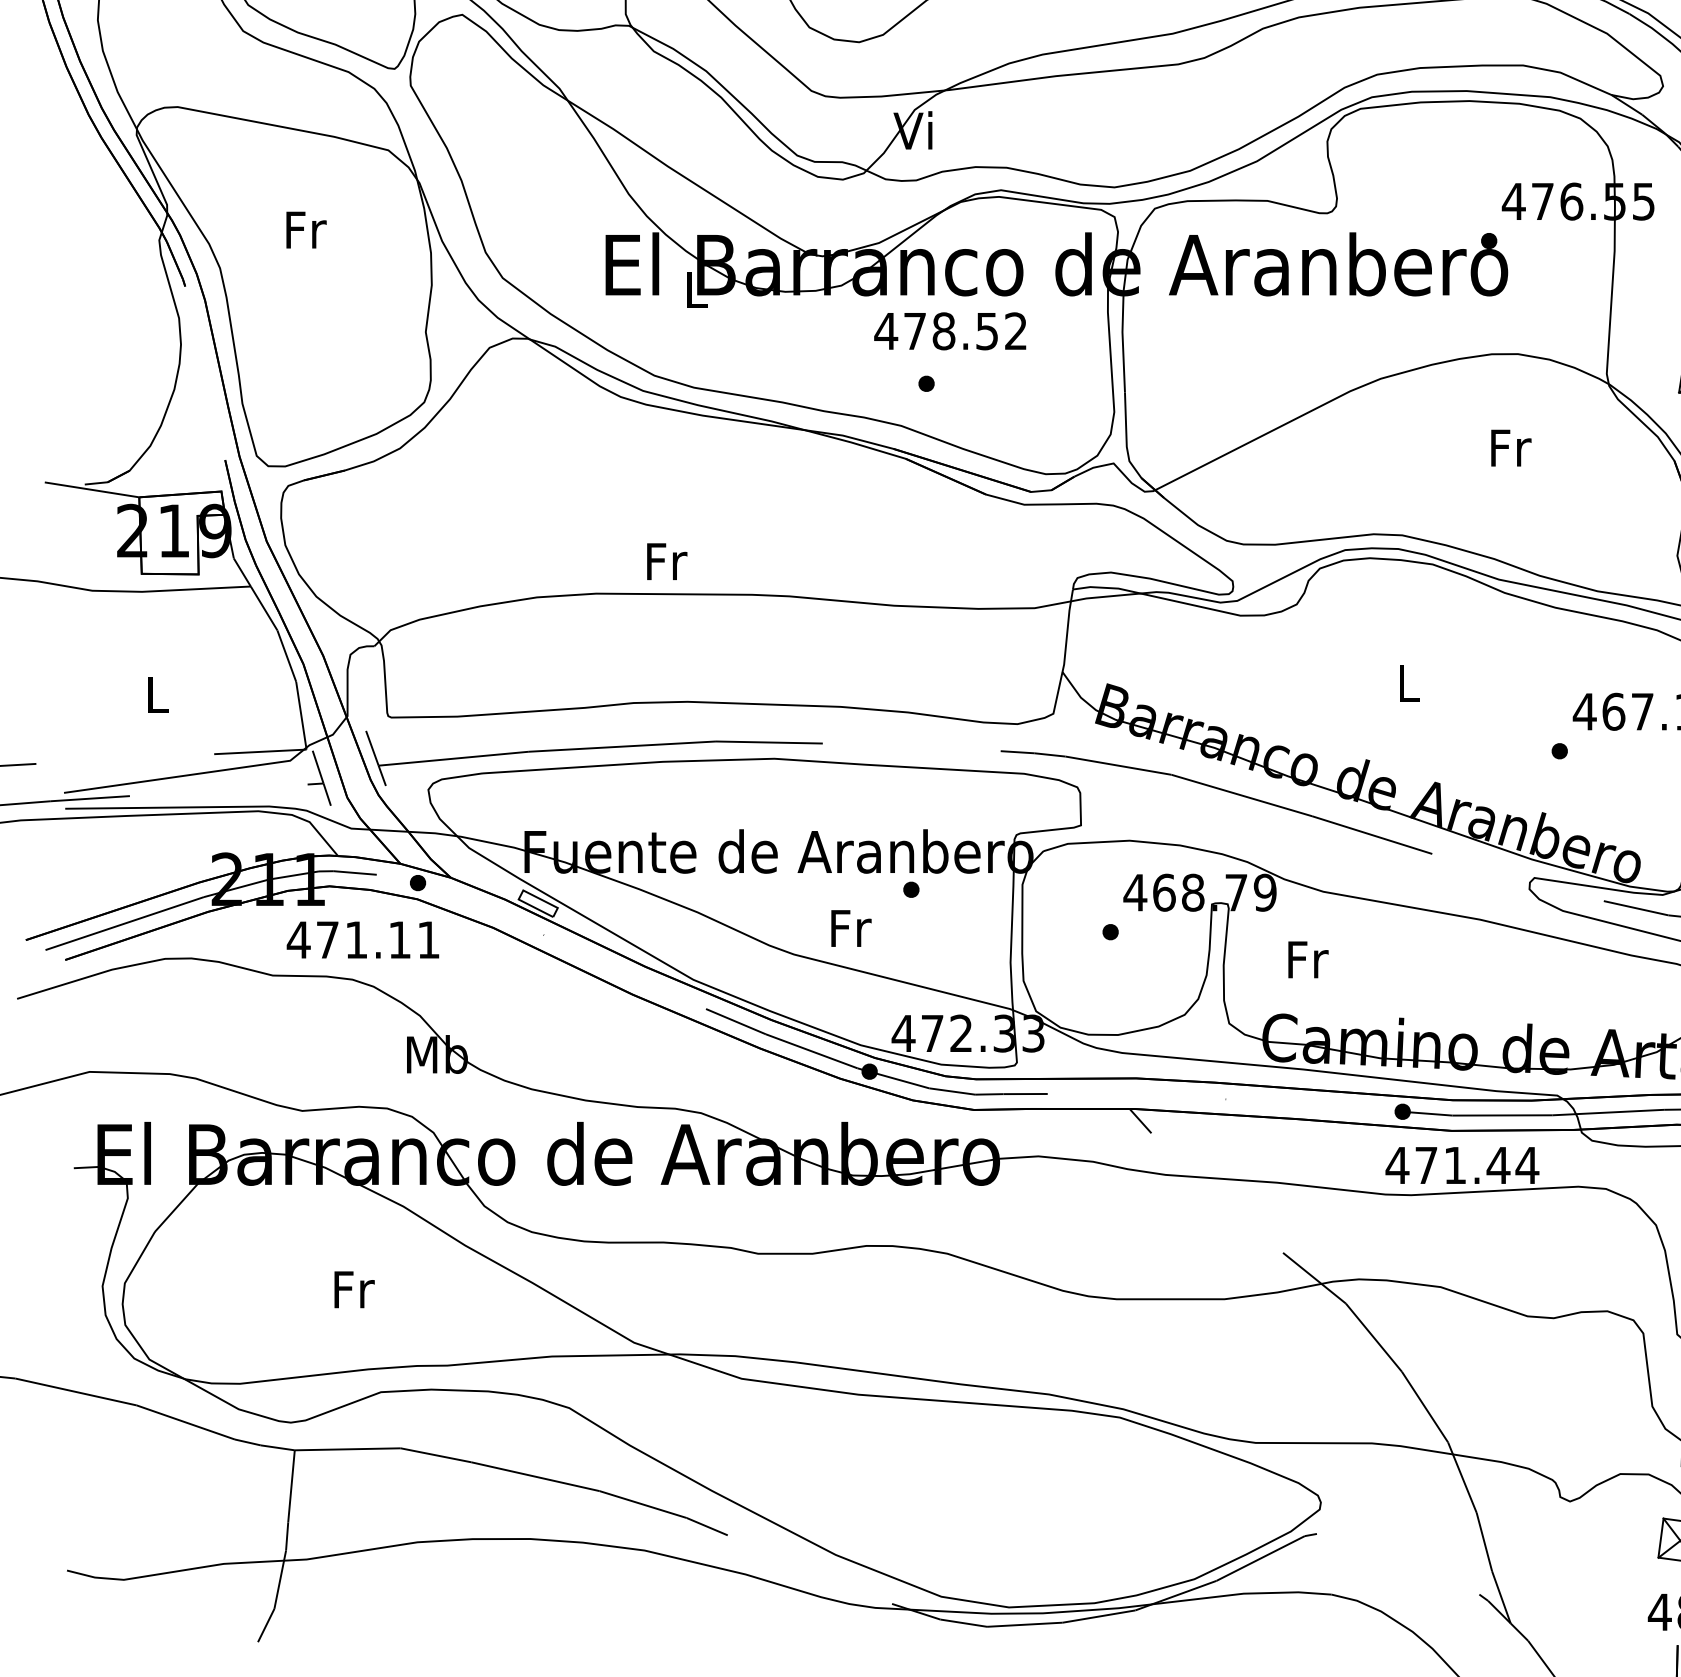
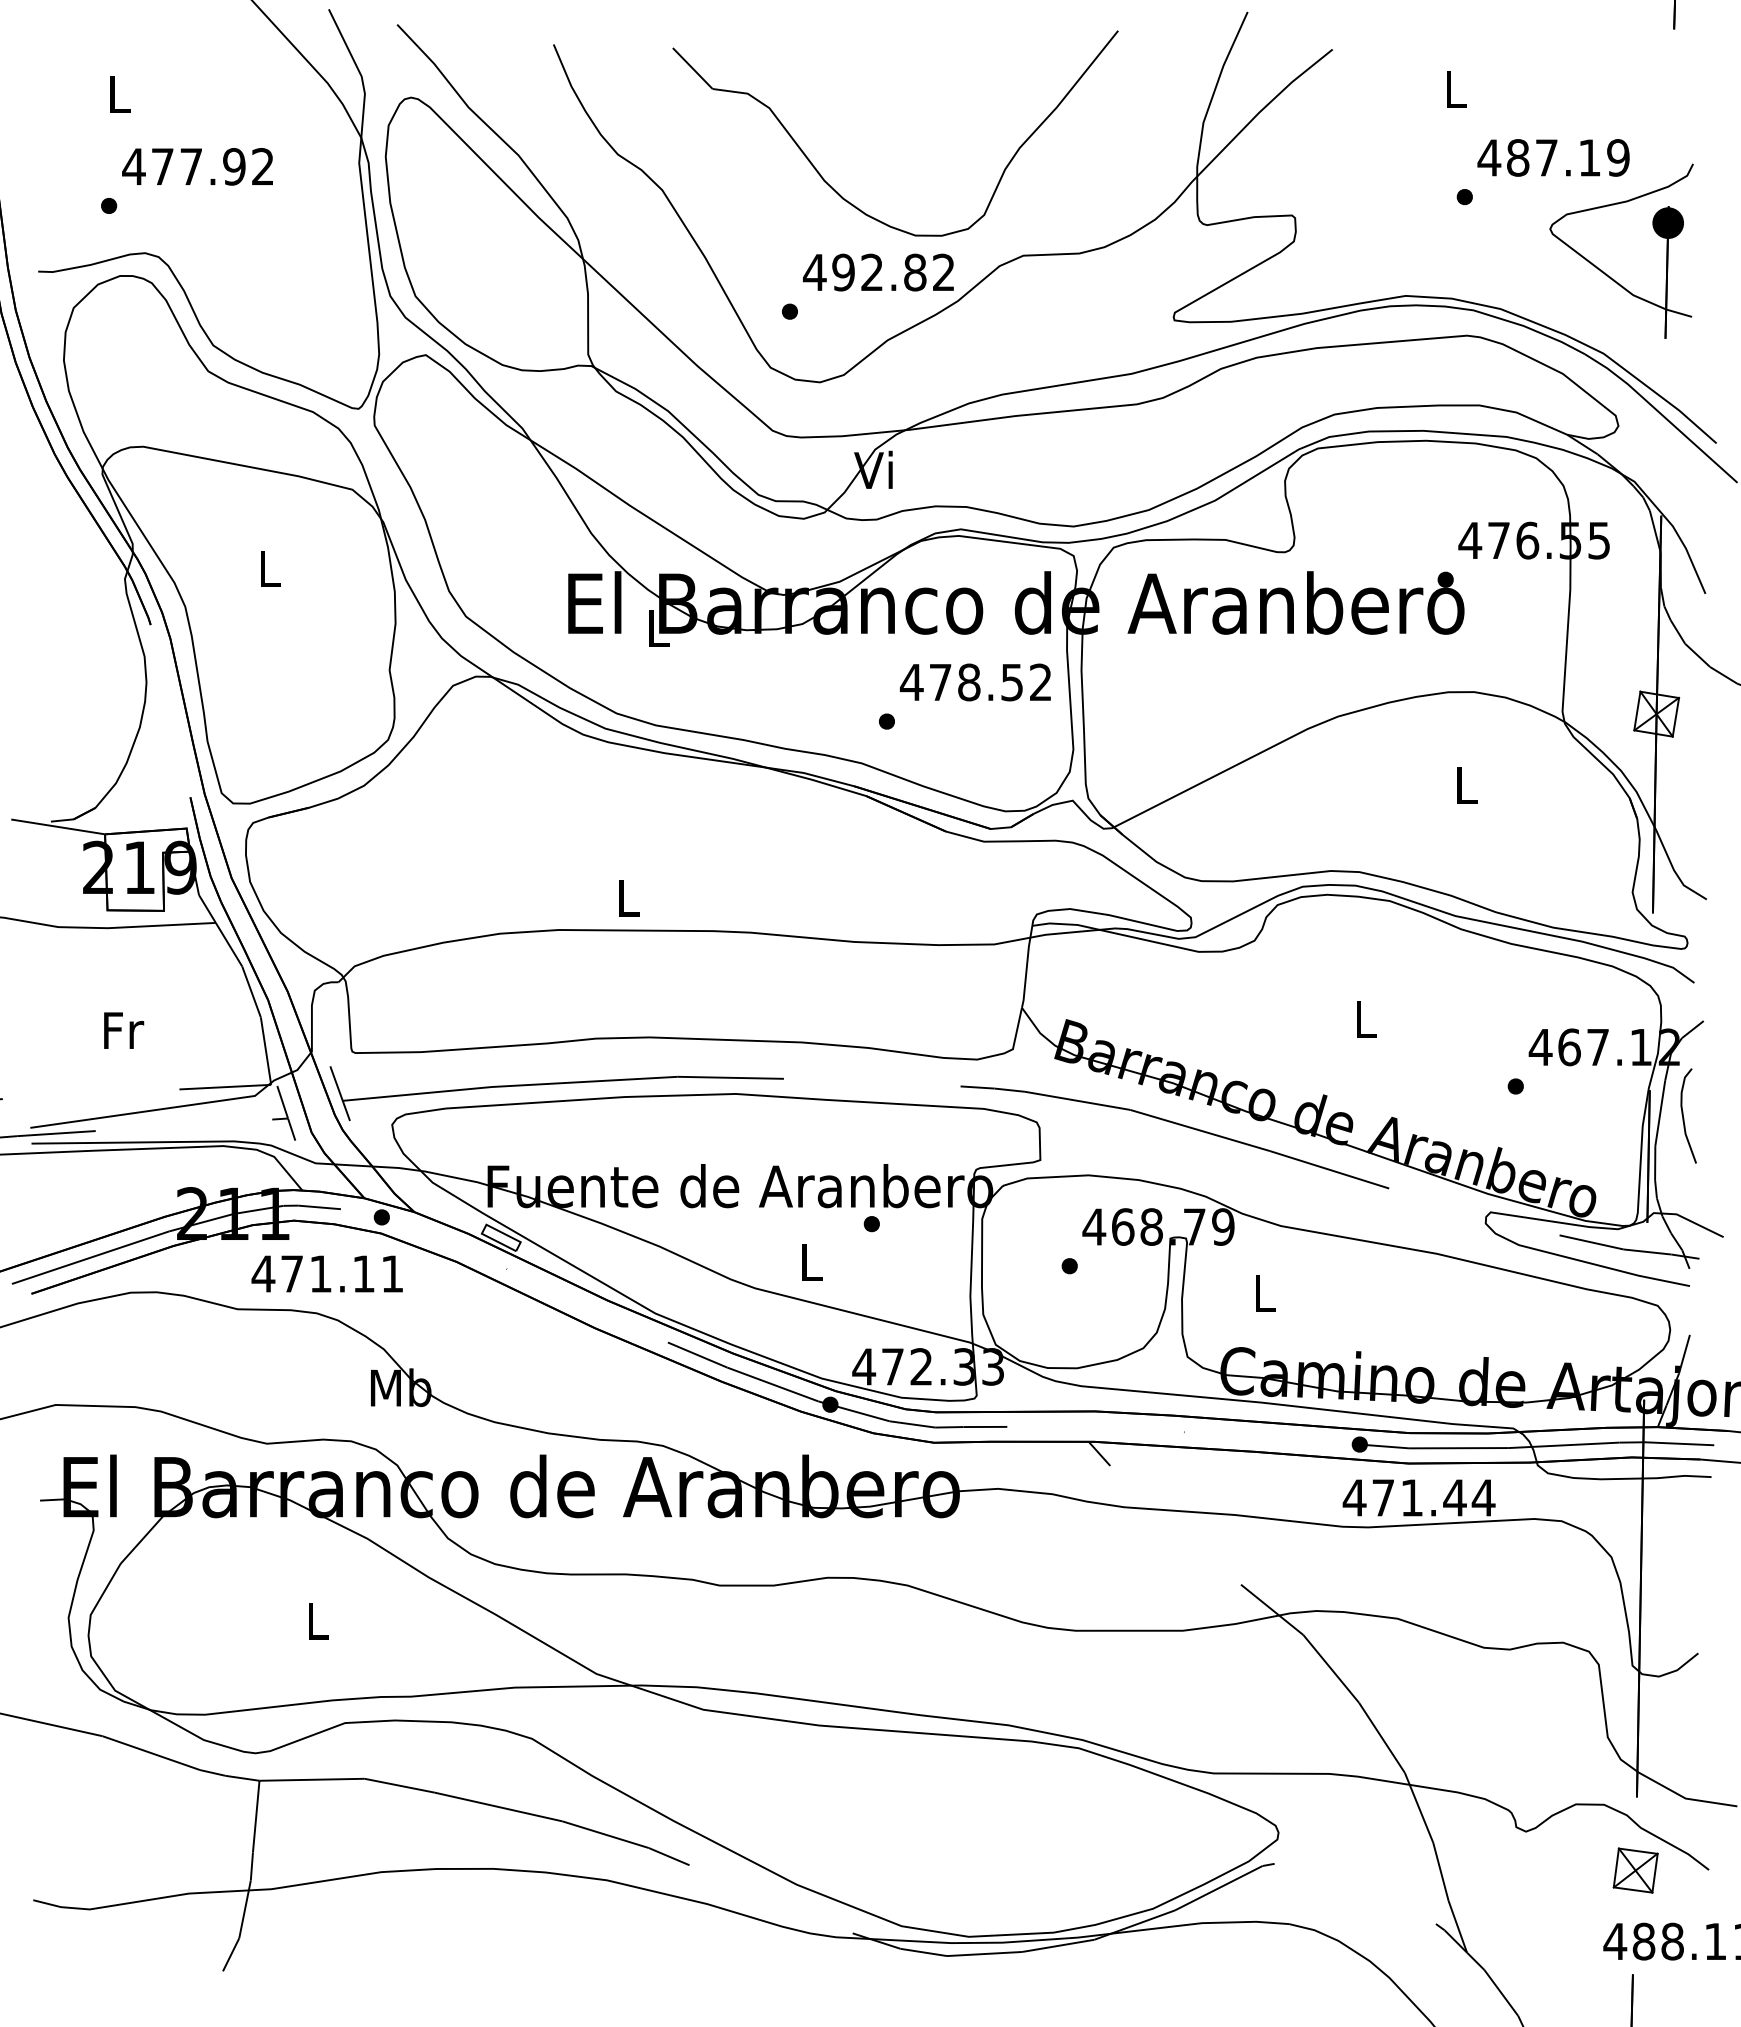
text: (306, 229) -> (271, 568), Fr -> L
text: (950, 331) -> (975, 682), moved
text: (1511, 448) -> (1467, 785), Fr -> L
text: (667, 561) -> (629, 898), Fr -> L
text: (158, 694) -> (124, 1030), L -> Fr
text: (851, 928) -> (812, 1262), Fr -> L
text: (1308, 959) -> (1266, 1293), Fr -> L
text: (354, 1289) -> (318, 1621), Fr -> L

